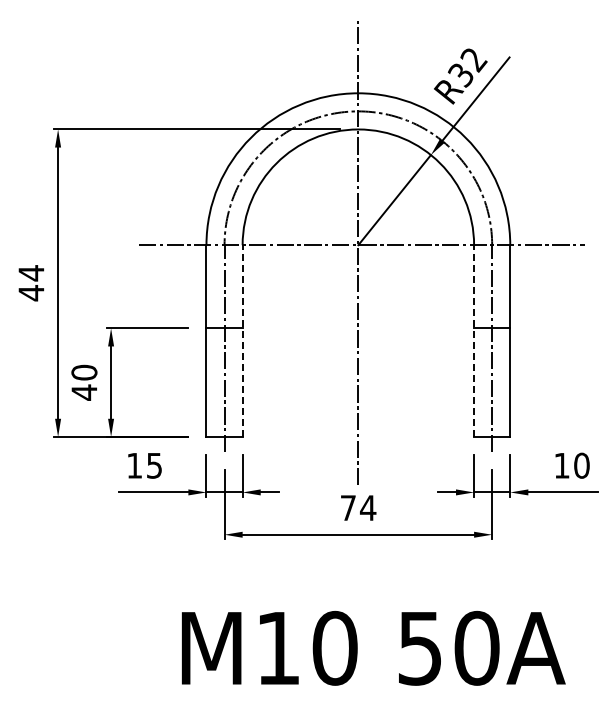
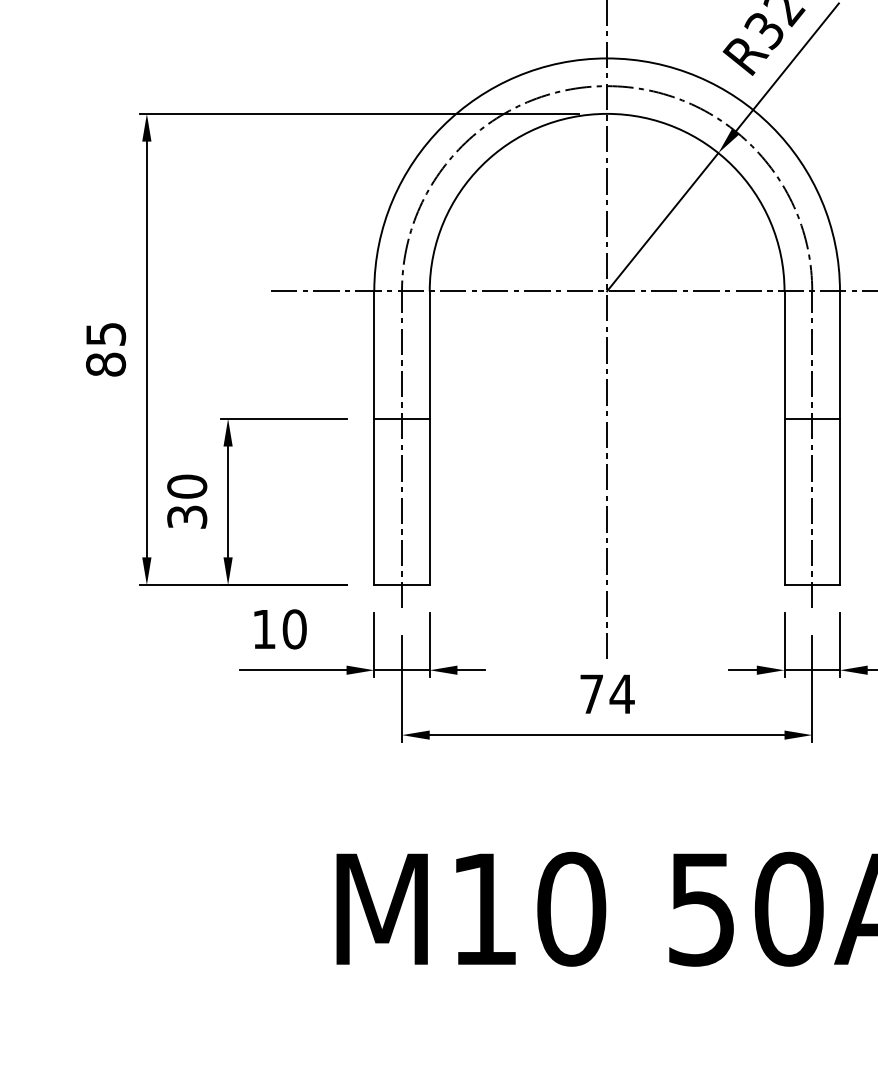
text: (31, 283) -> (106, 349), 44 -> 85
line: (242, 341) -> (429, 438), dashed -> solid
line: (474, 341) -> (785, 438), dashed -> solid
text: (84, 392) -> (187, 517), 40 -> 30
text: (154, 465) -> (294, 628), 15 -> 10

